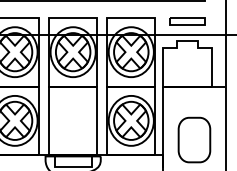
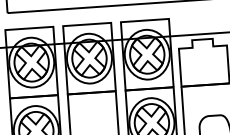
part: (187, 21) -> (201, 20), removed

